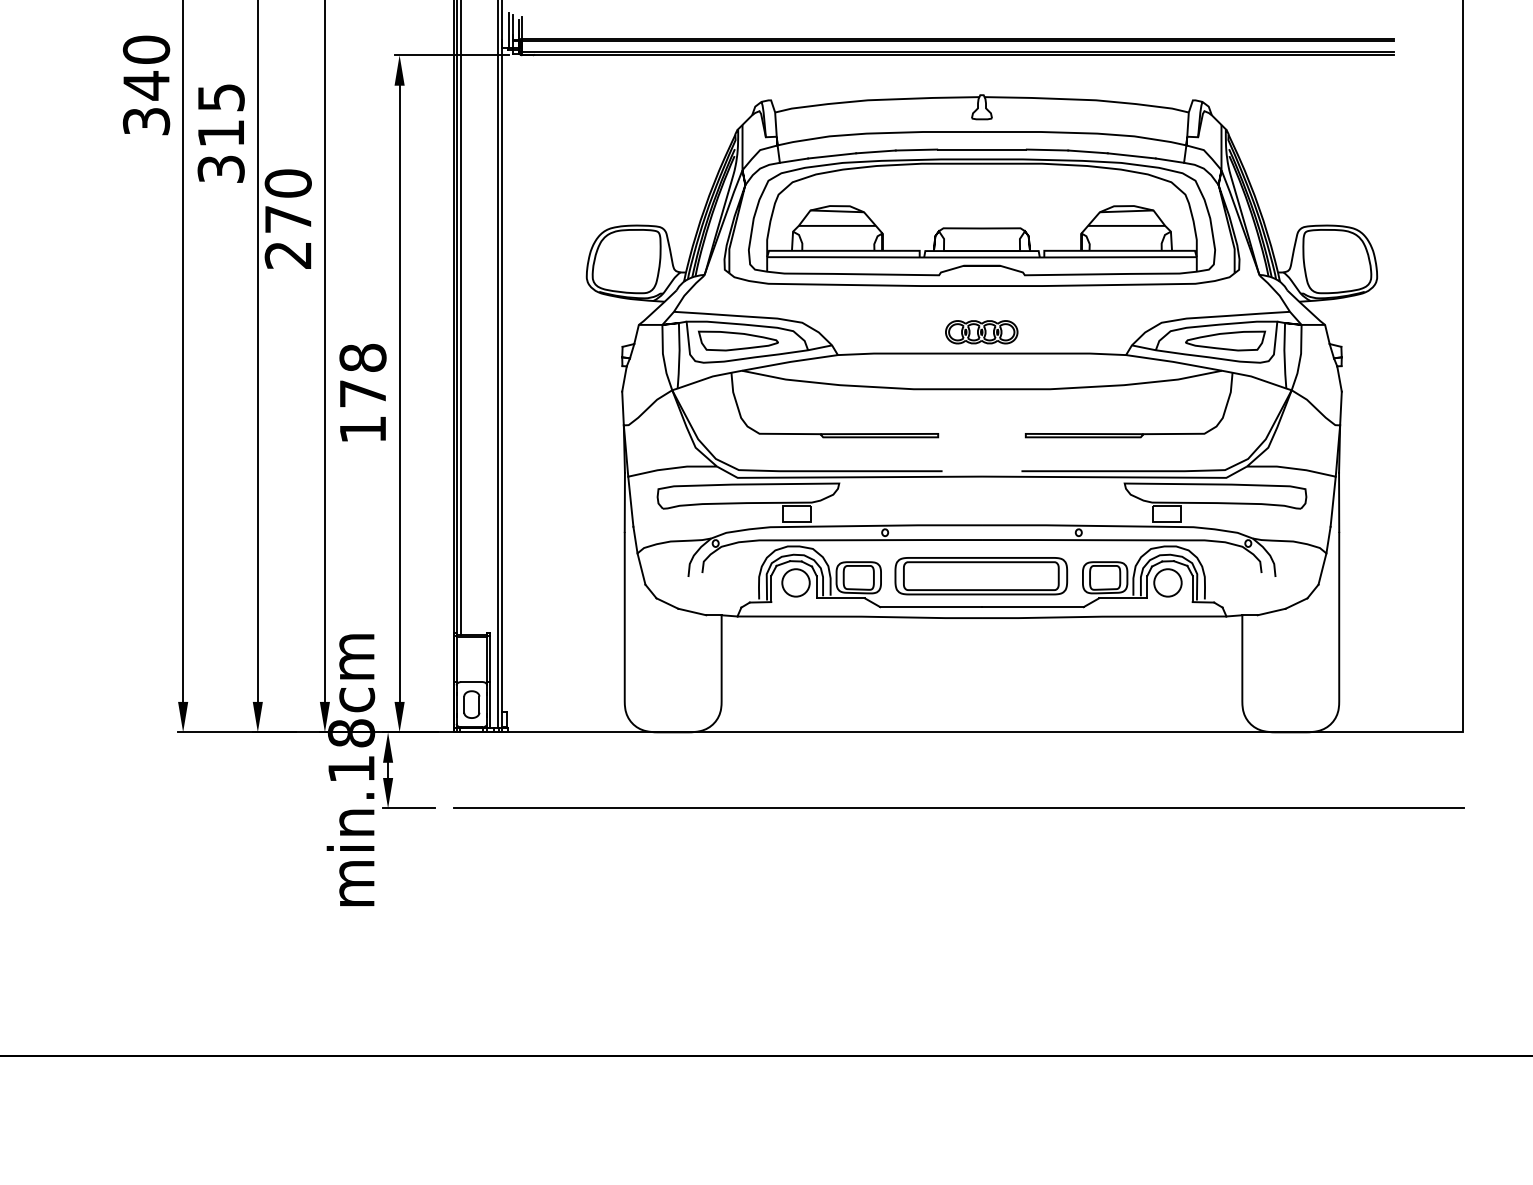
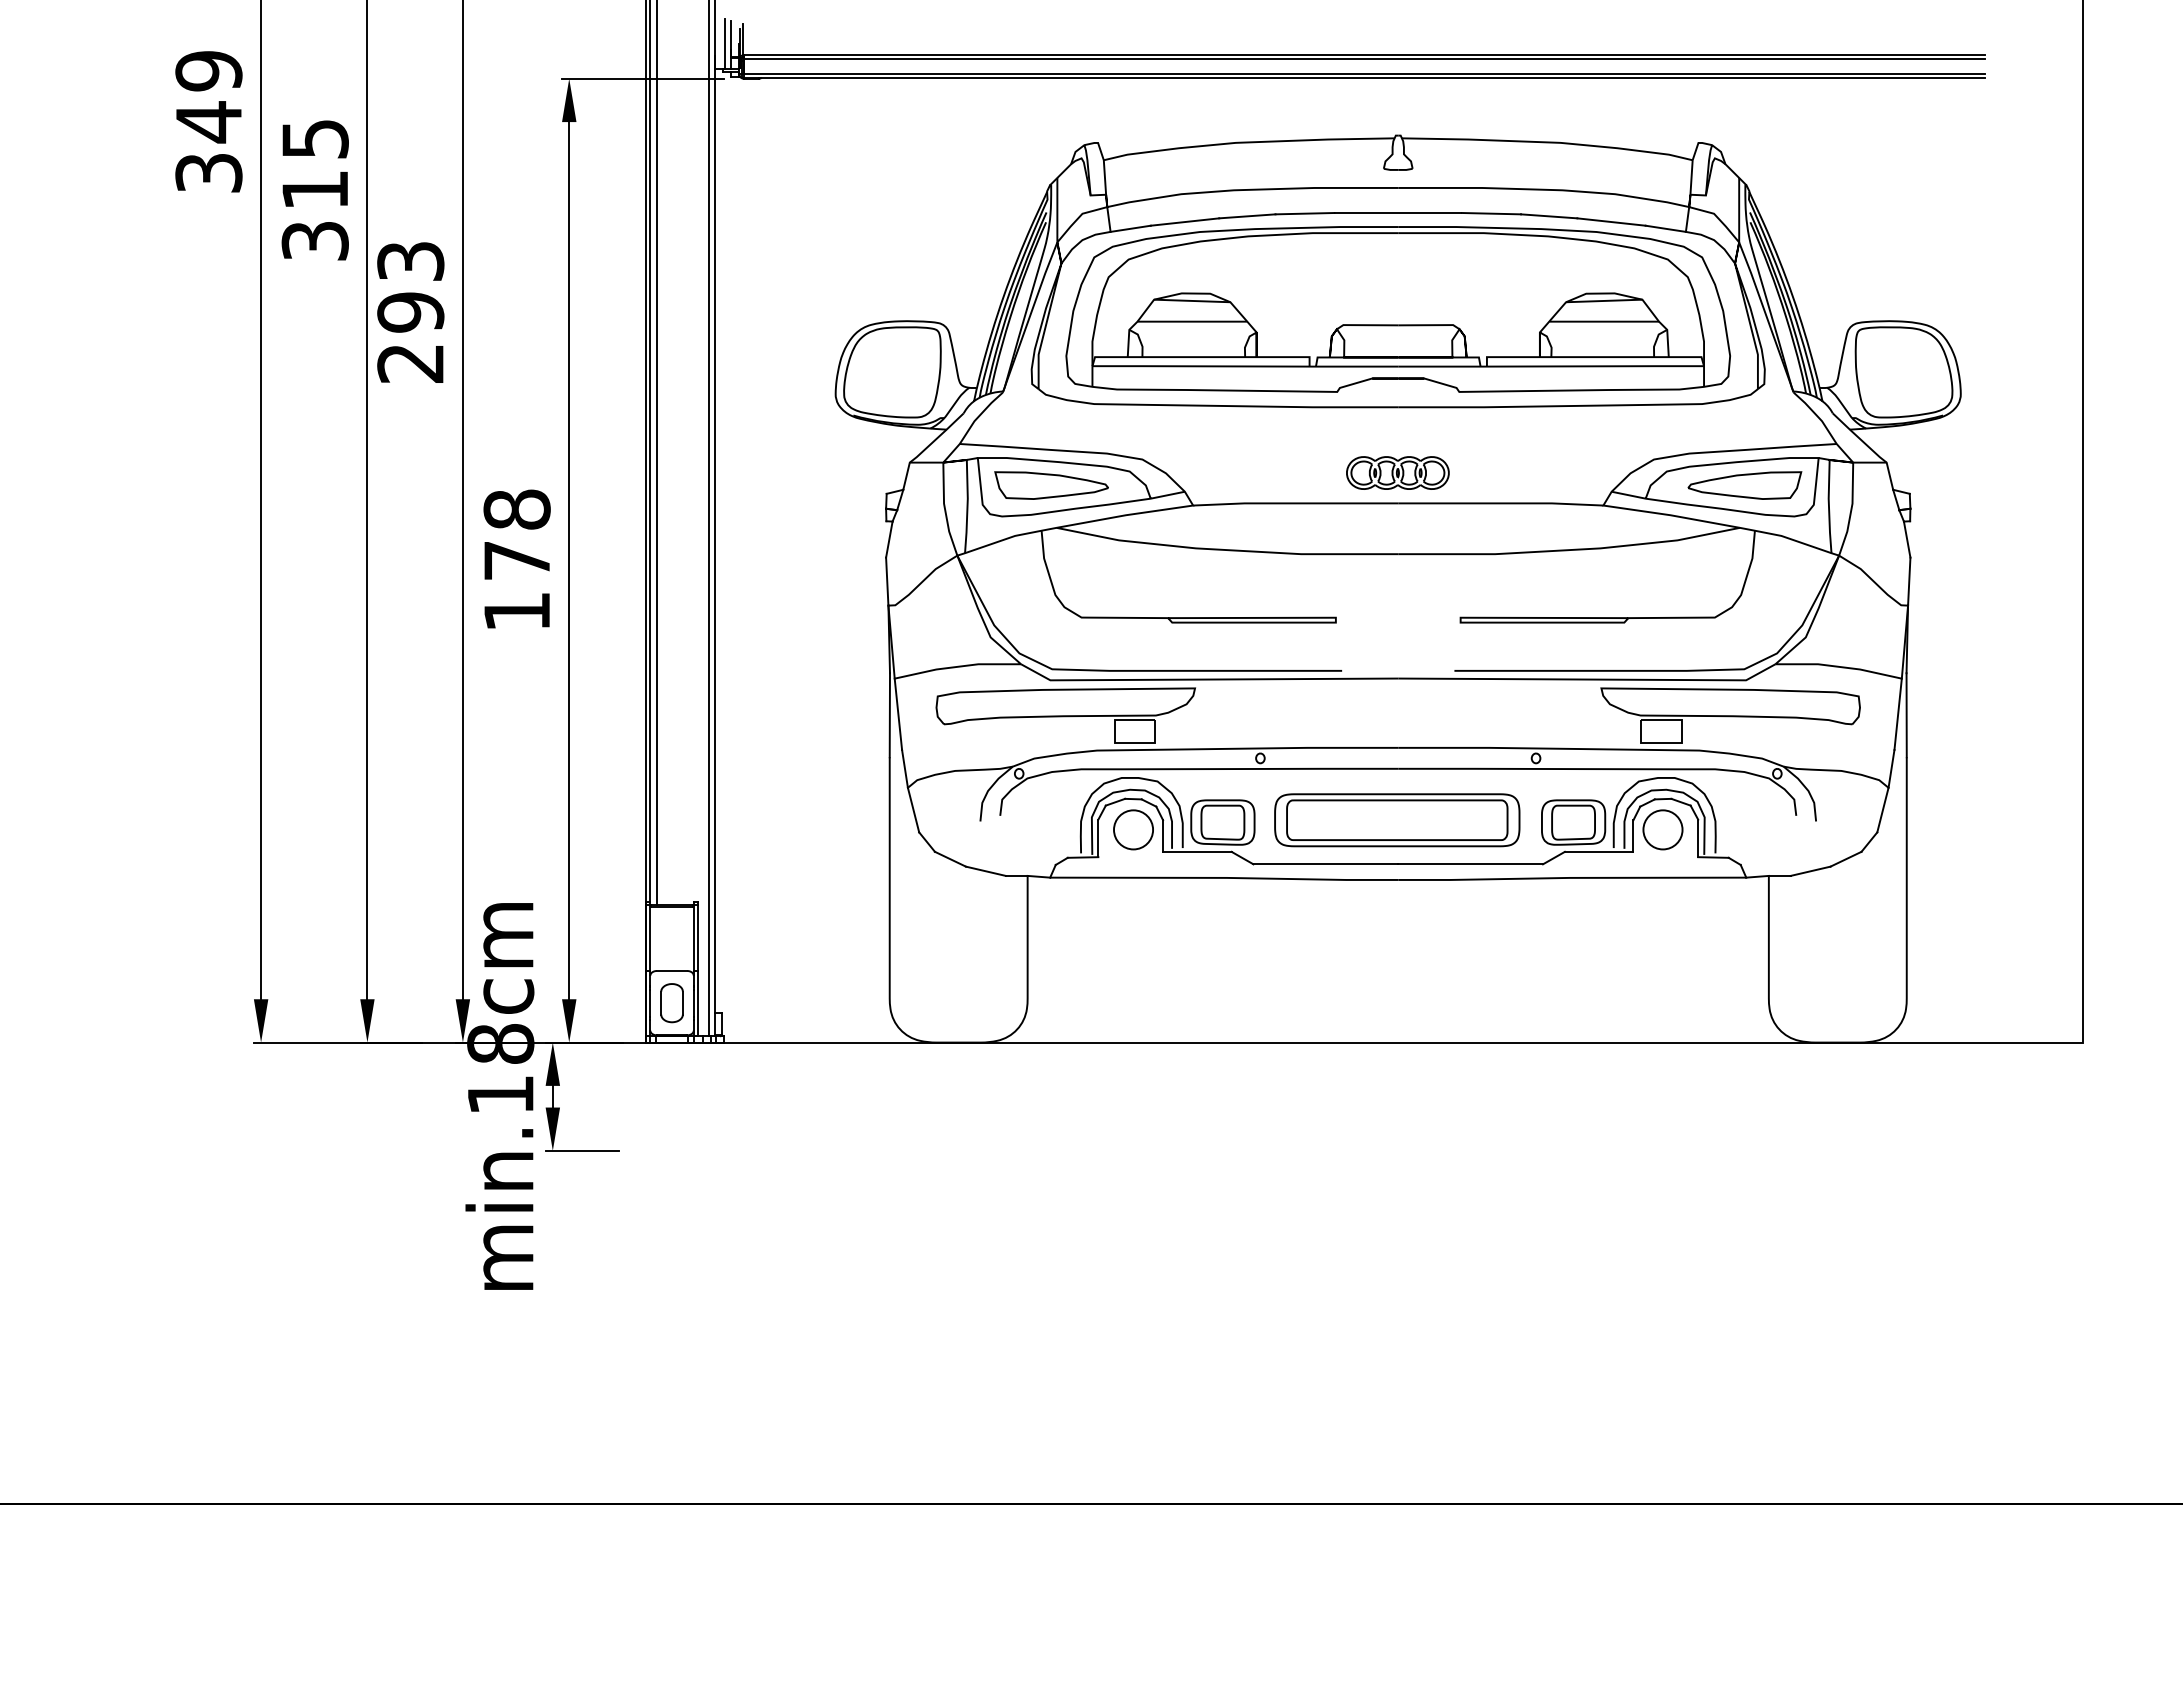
text: (146, 49) -> (208, 70), 340 -> 349
text: (288, 201) -> (410, 286), 270 -> 293
line: (958, 808) -> (1365, 1150), removed

